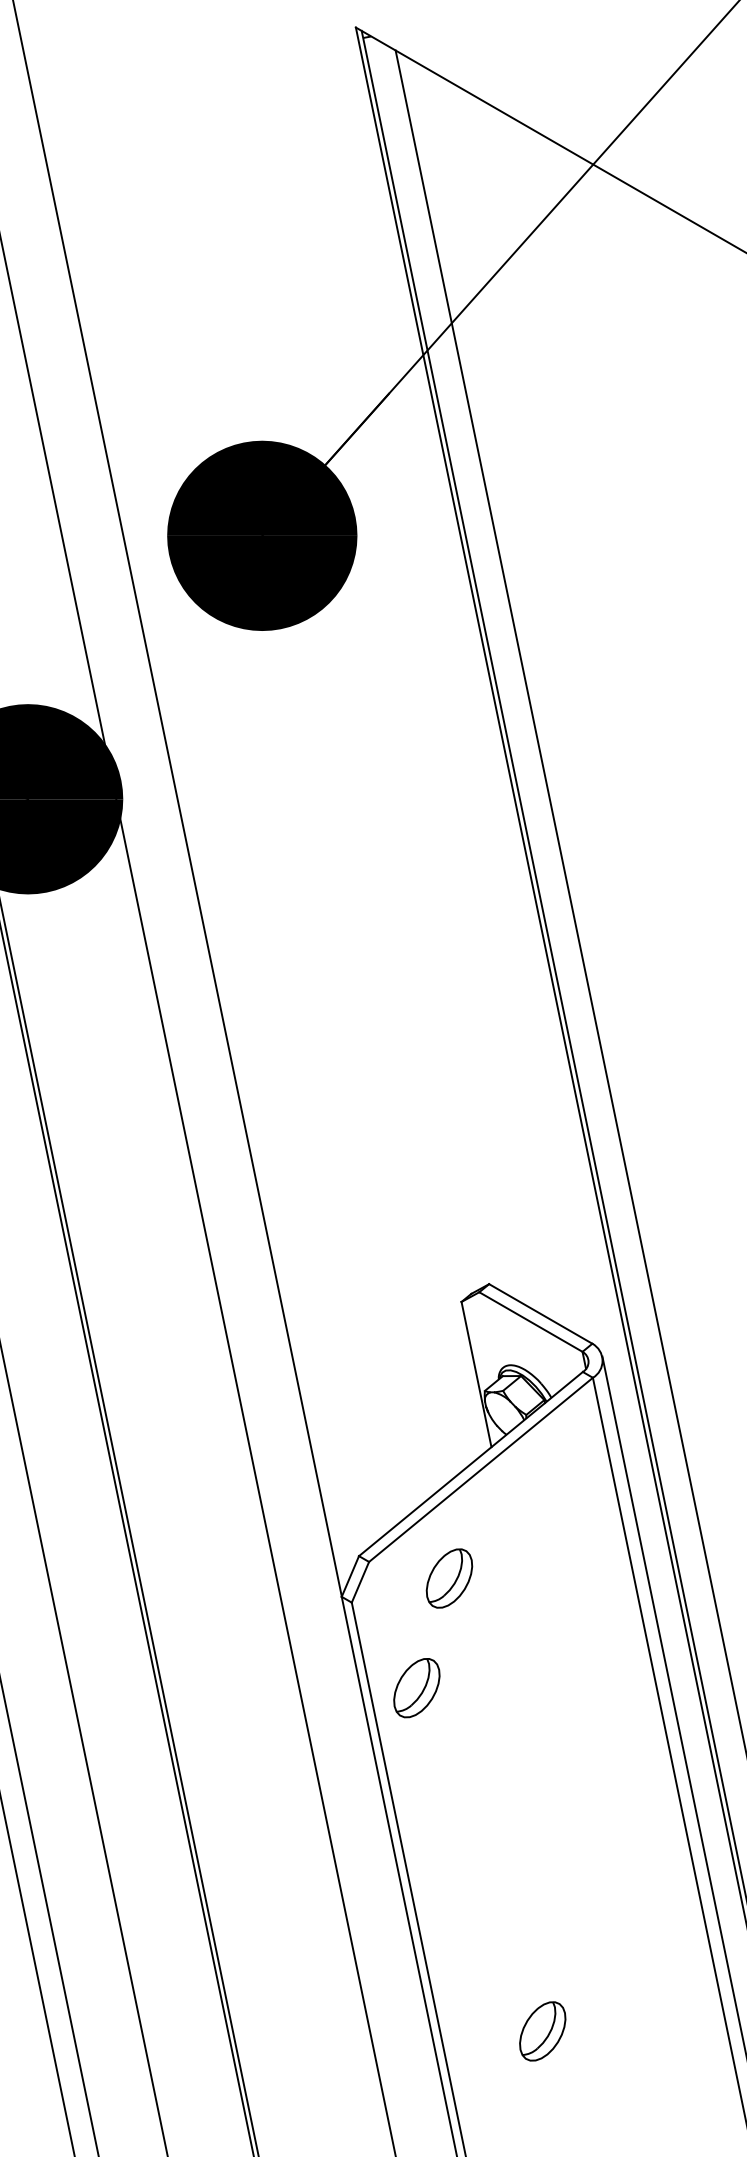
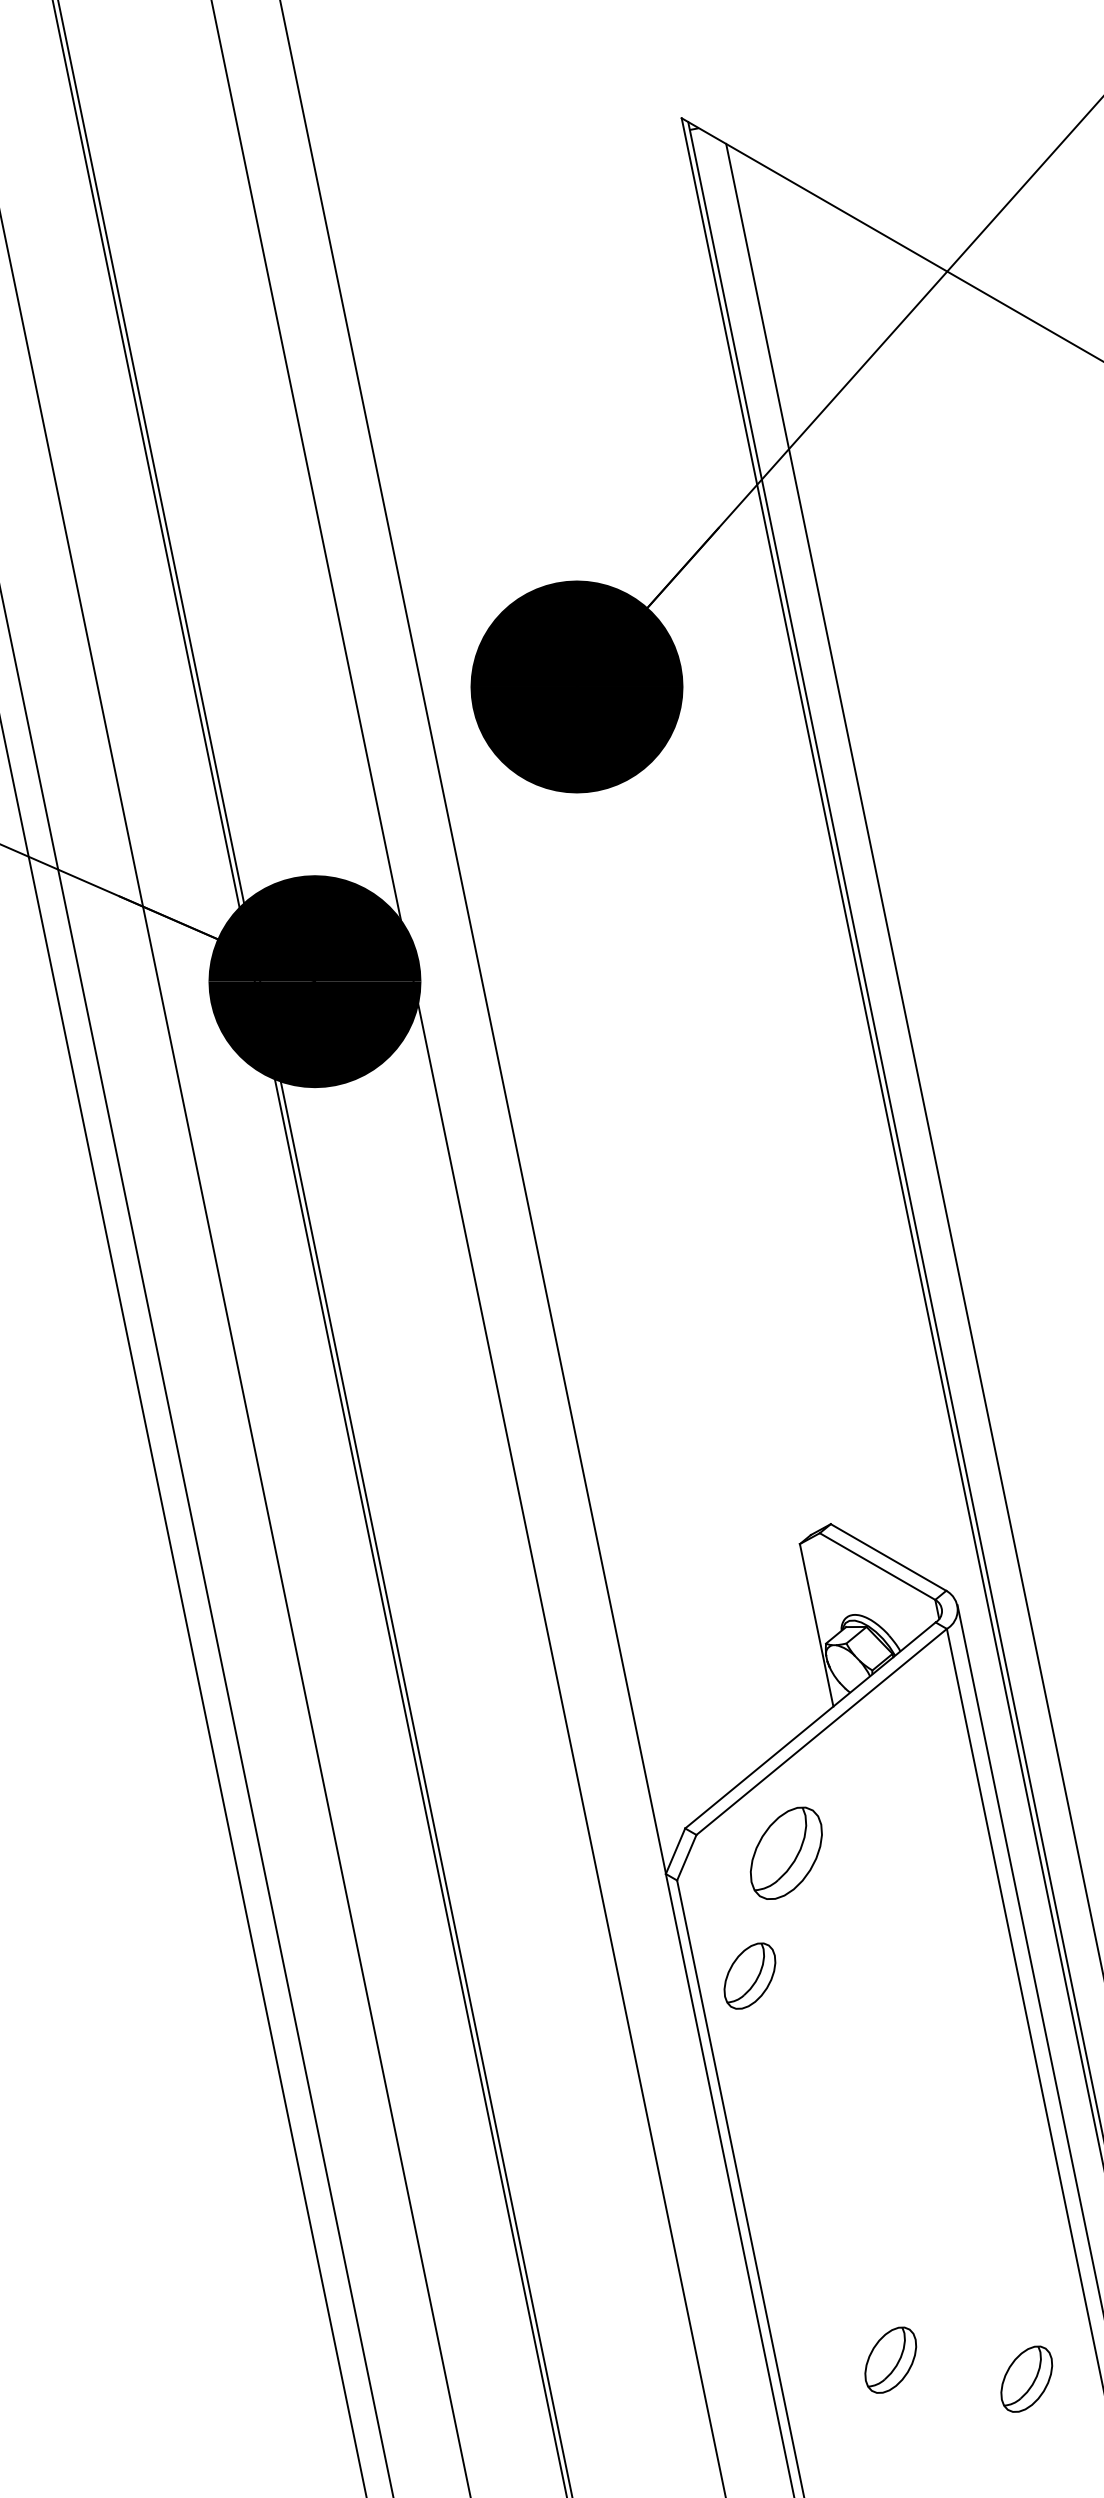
part: (449, 1578) -> (786, 1853), size x1.4
part: (664, 2047) -> (1026, 2378), added

